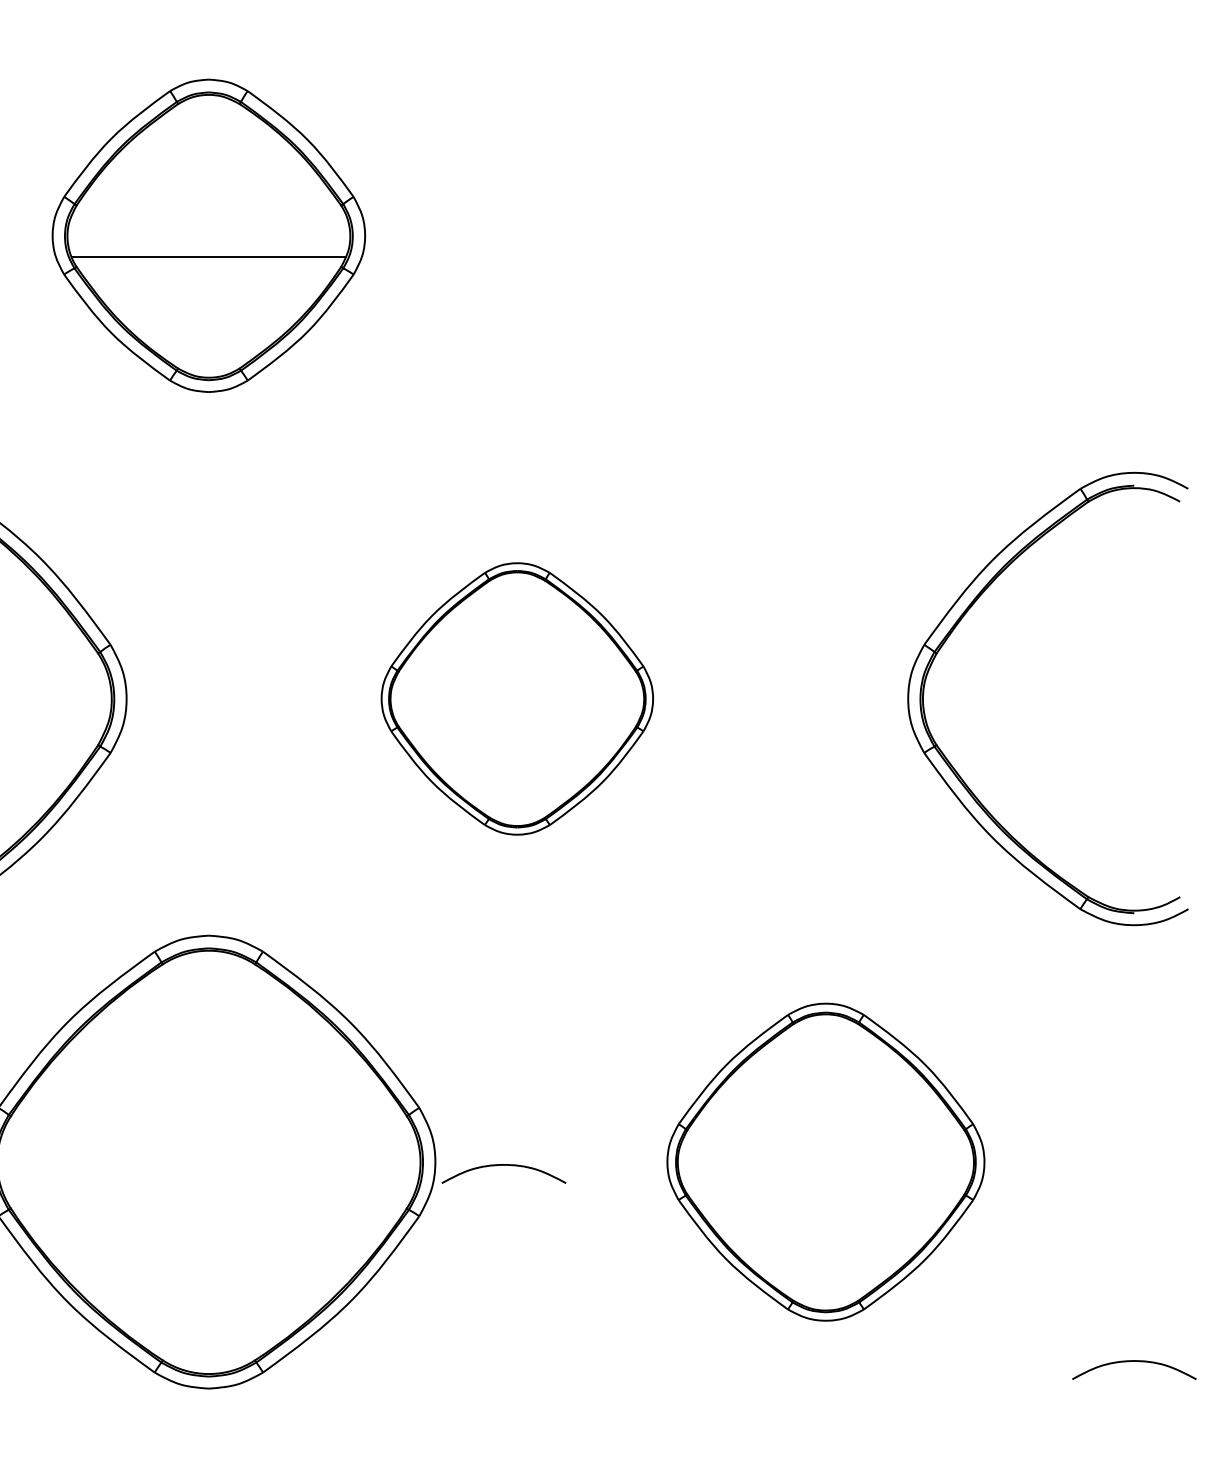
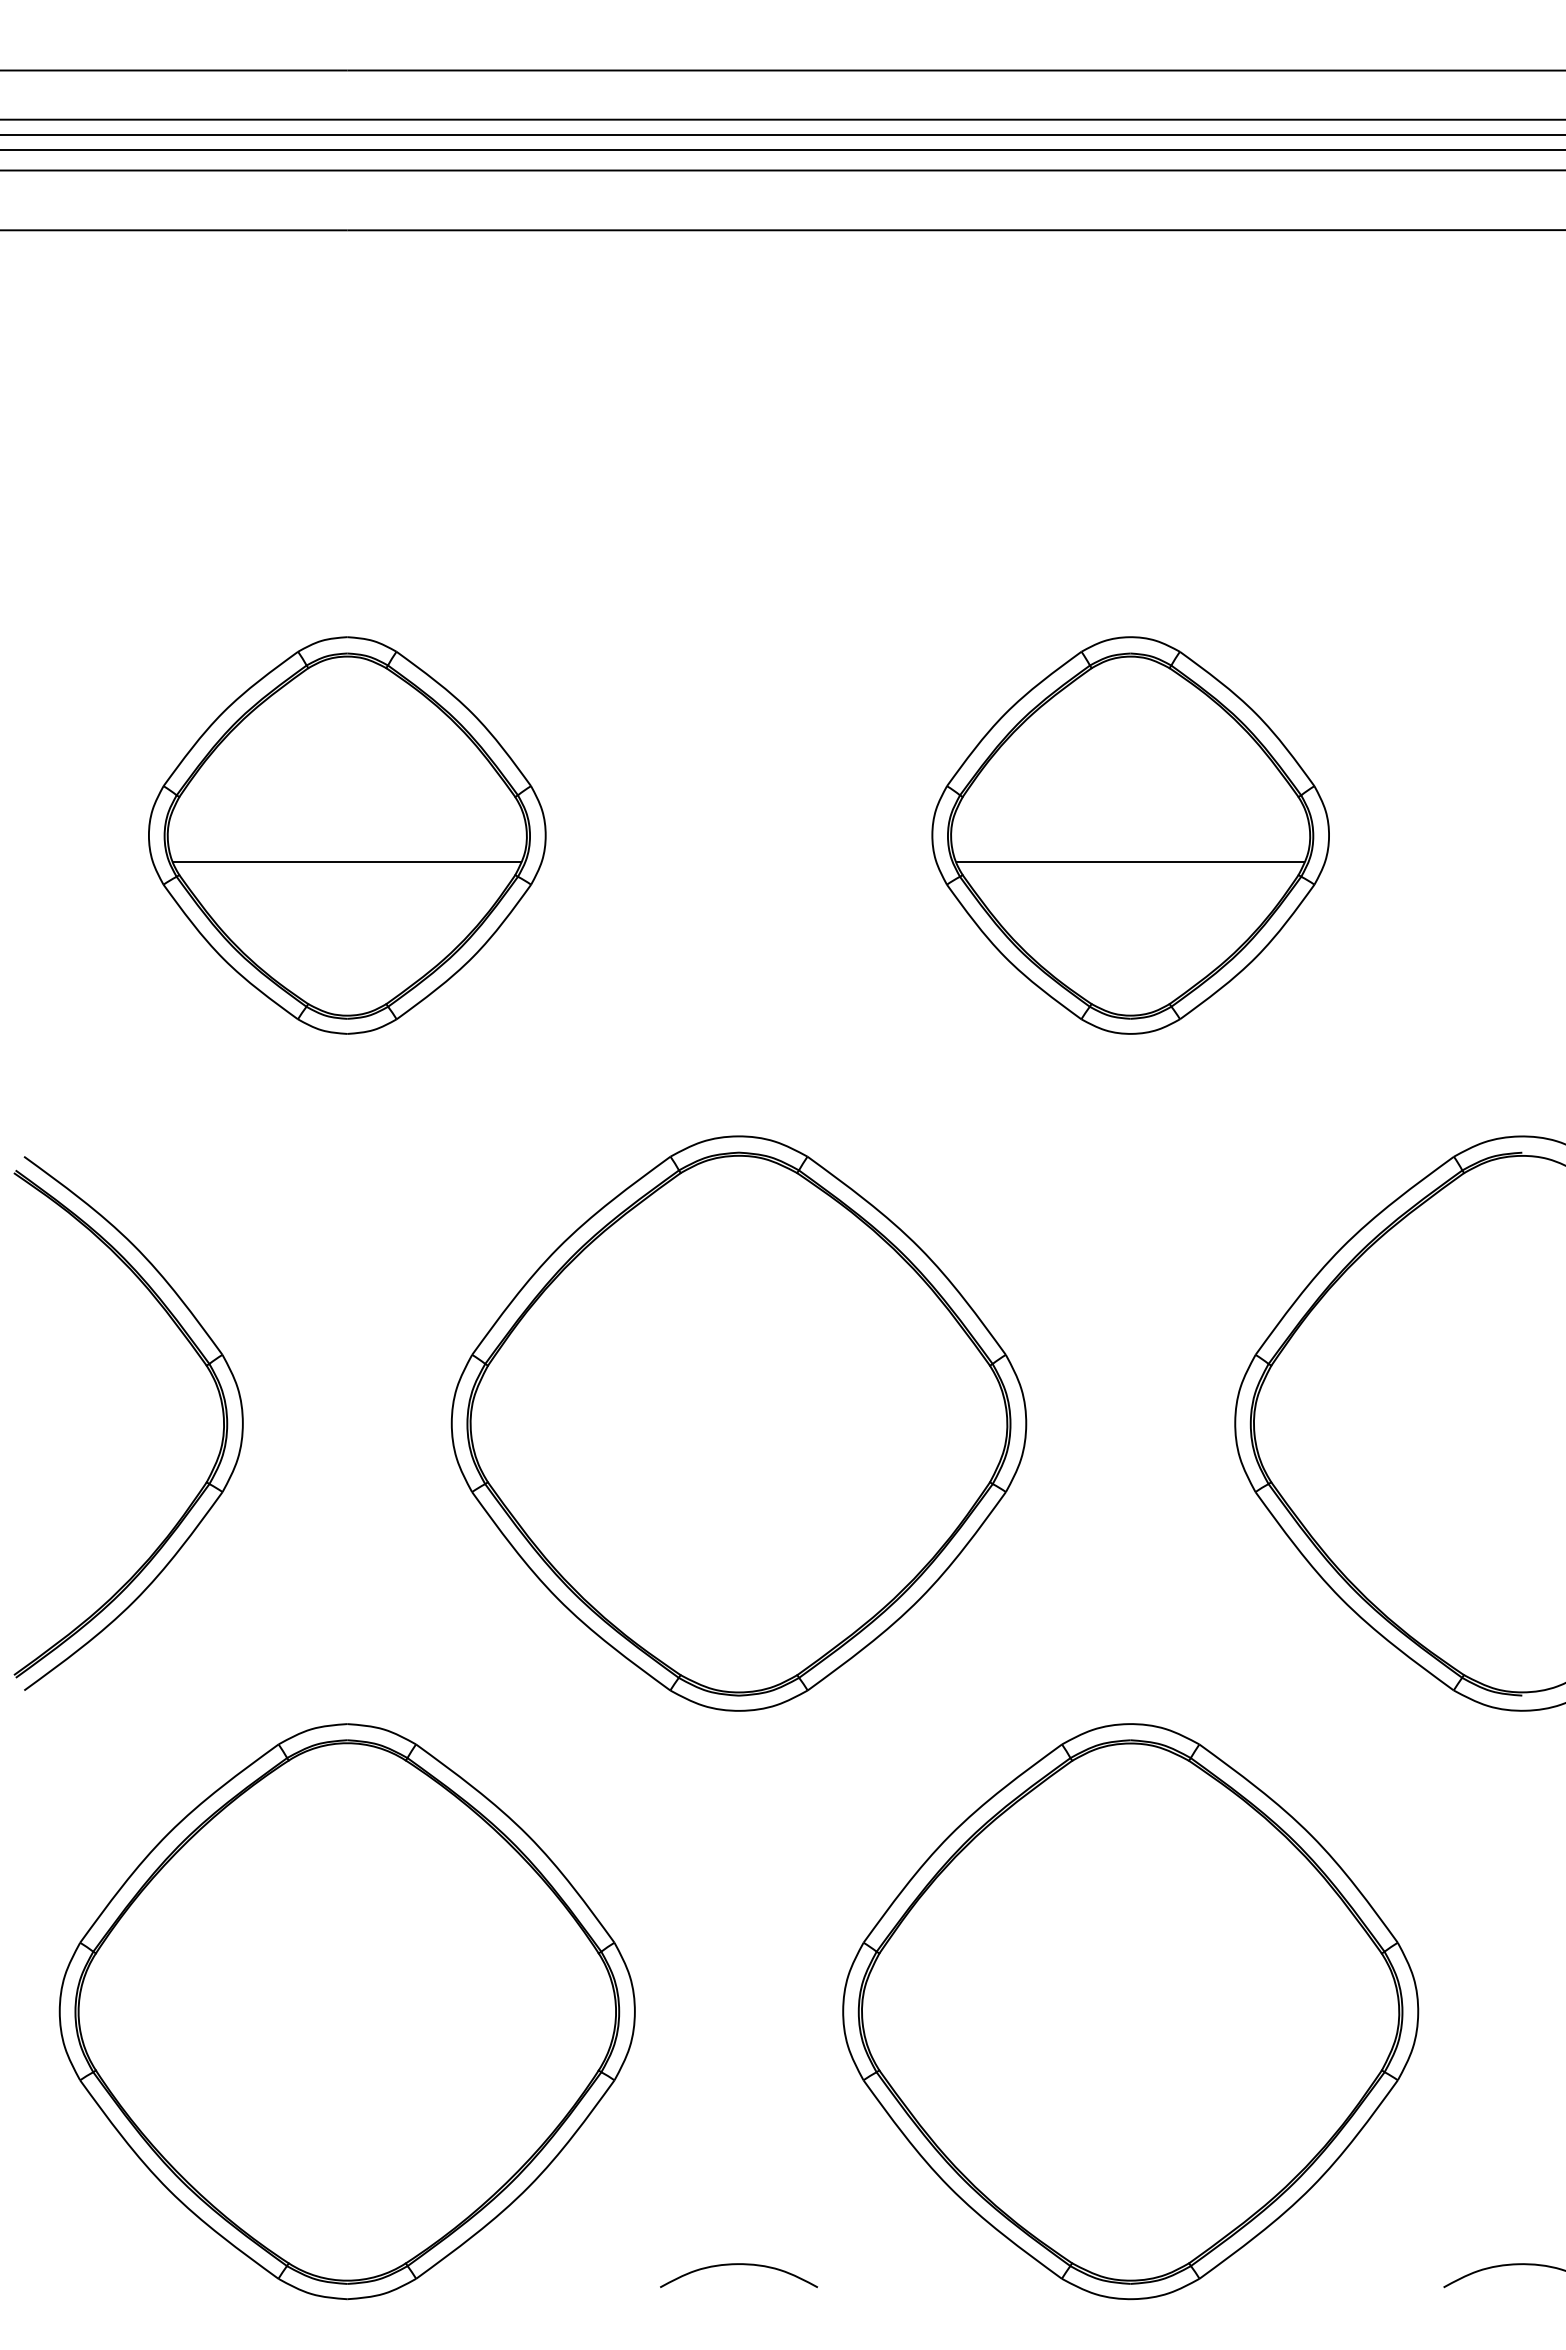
part: (825, 235) -> (1130, 835), added
part: (516, 698) -> (738, 1423), size x1.67
part: (825, 1162) -> (1130, 2011), size x1.43
curve: (501, 1165) -> (735, 2265), moved

